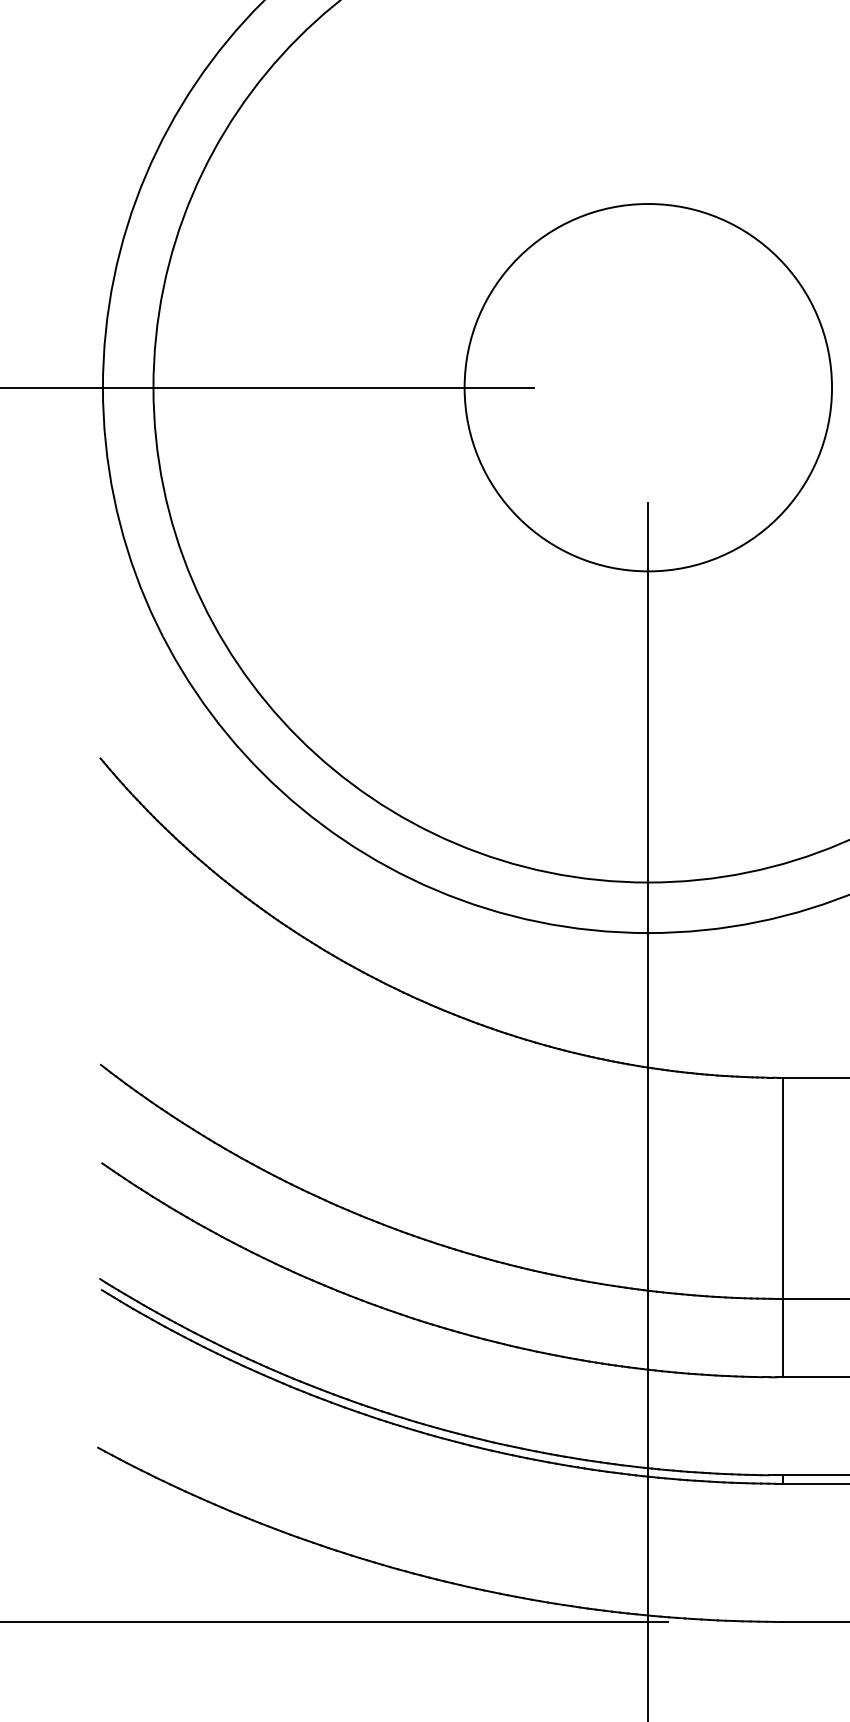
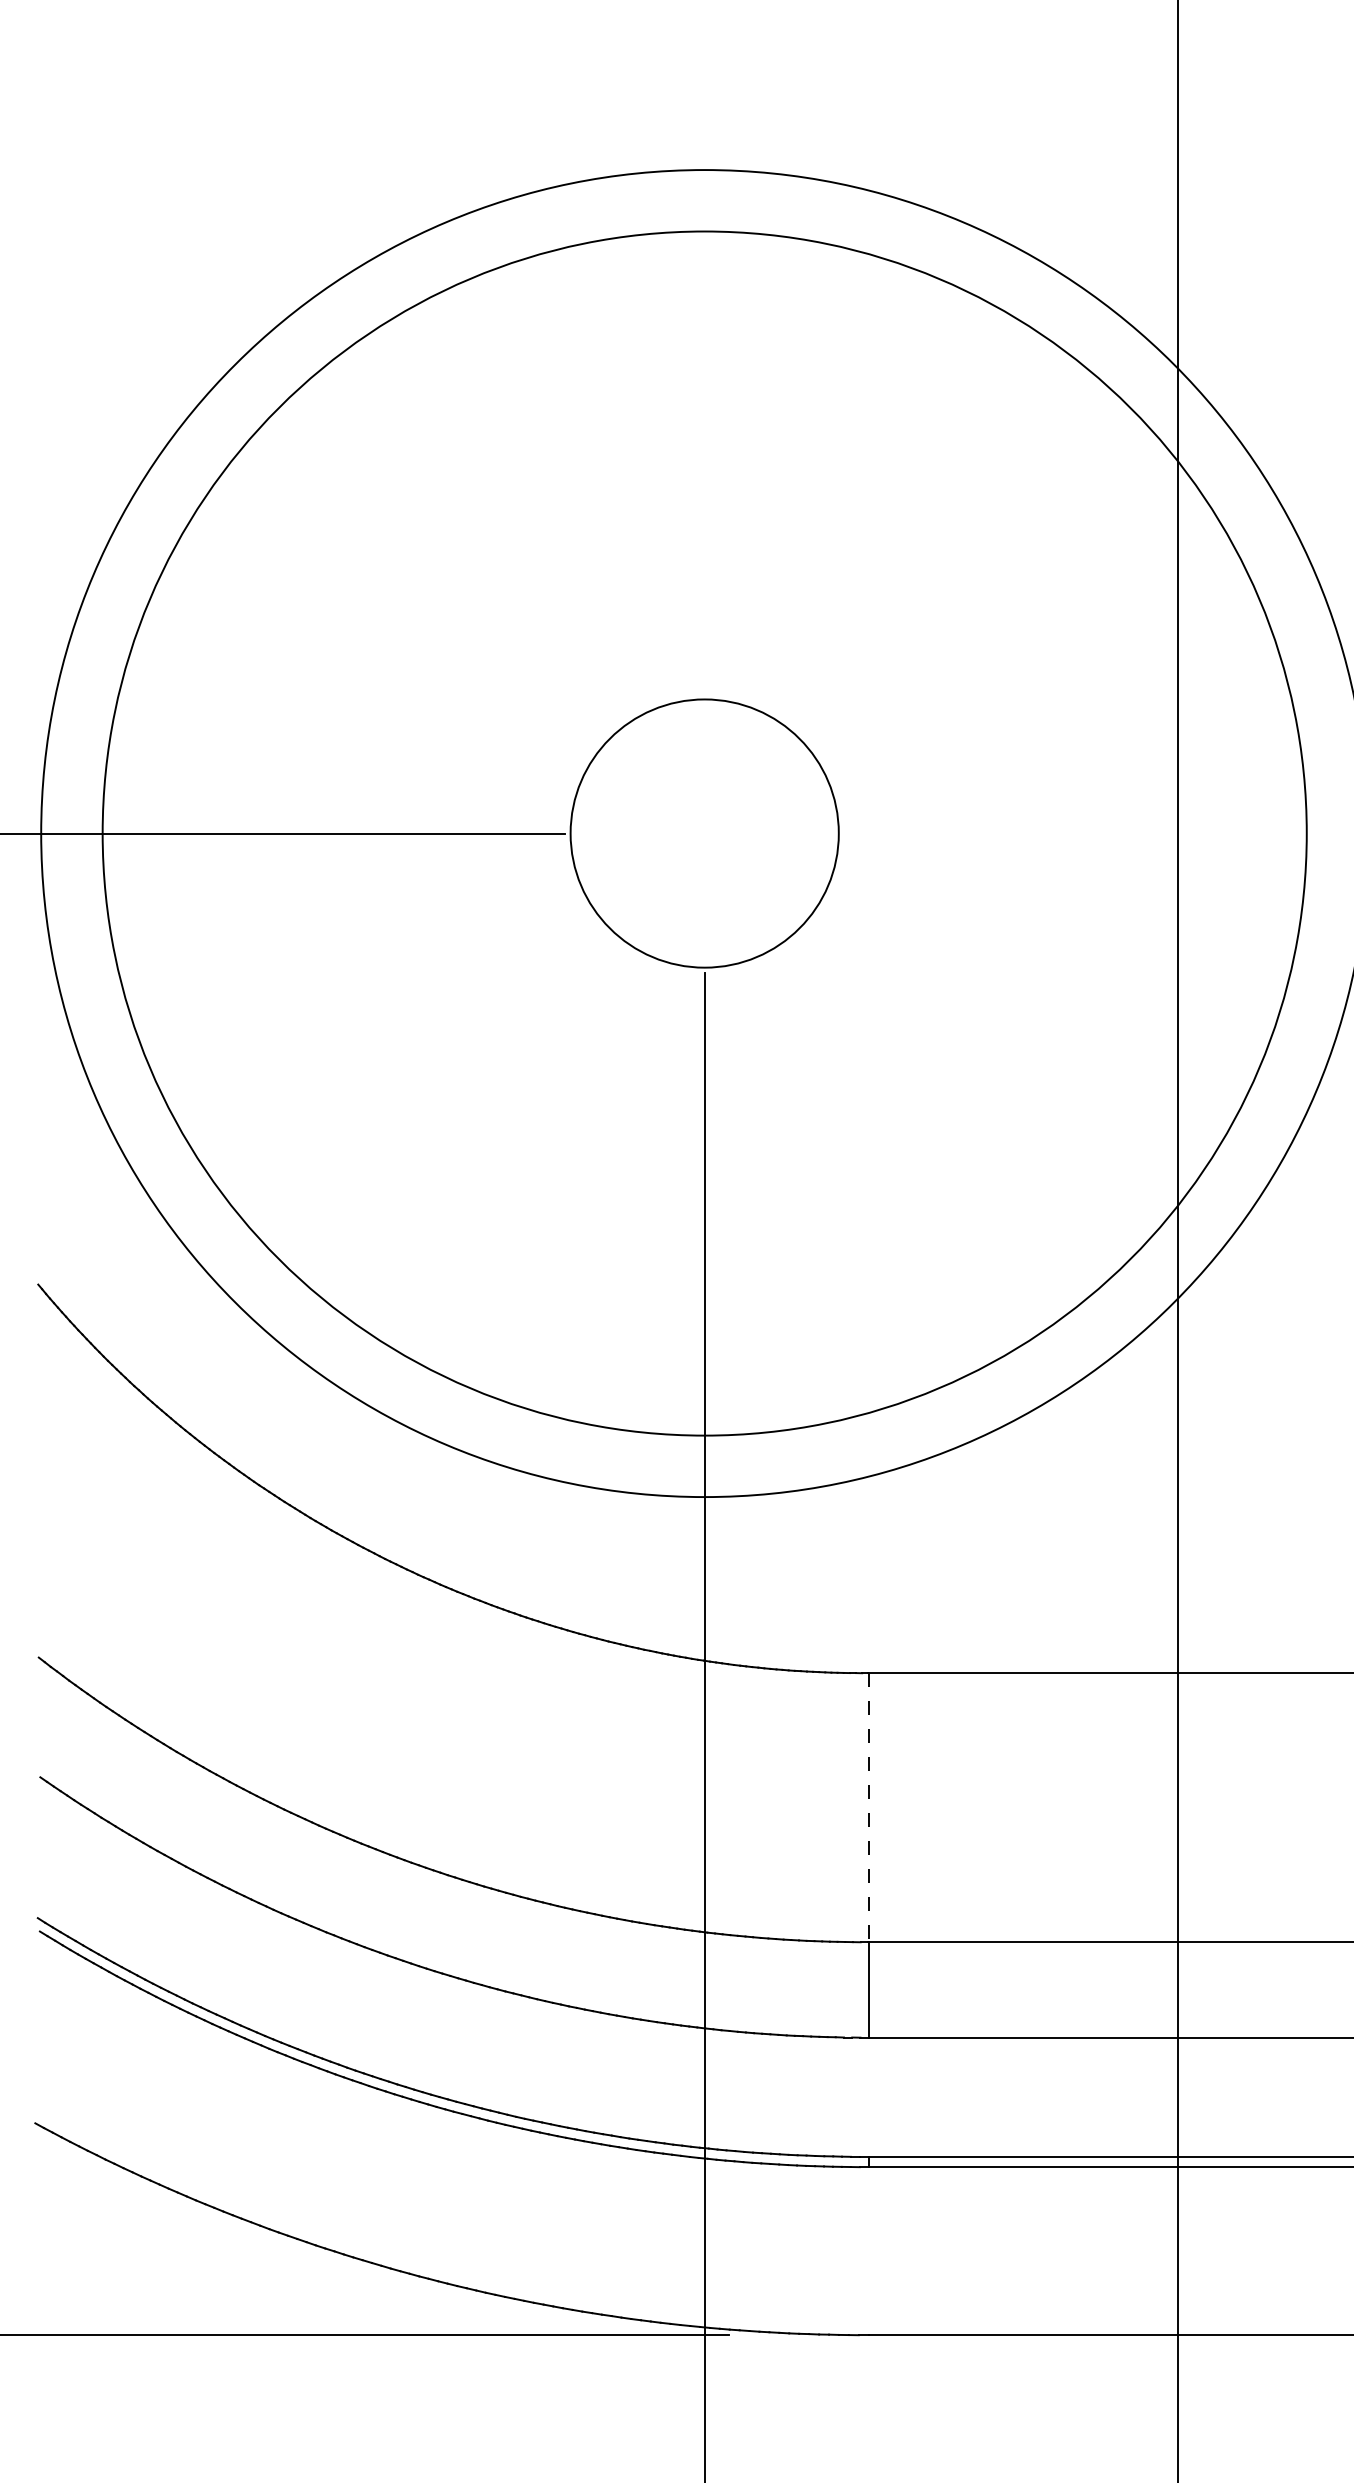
circle: (648, 387) -> (704, 833), size x0.6
line: (782, 1188) -> (868, 1807), solid -> dashed

